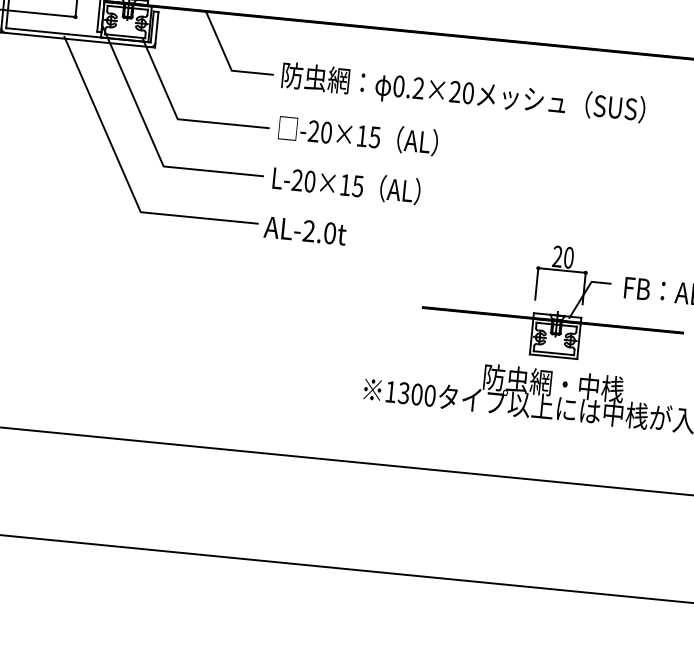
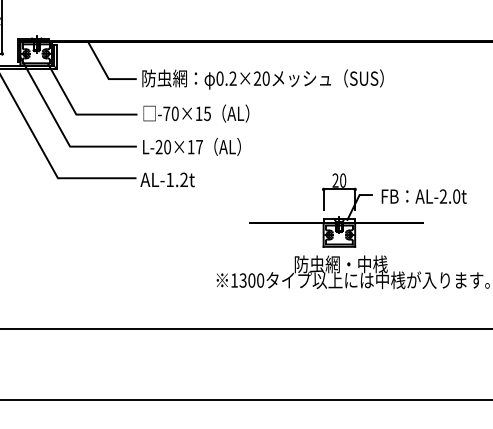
text: (313, 130) -> (166, 113), -20×15 -> -70×15
text: (357, 186) -> (199, 147), L-20×15 -> L-20×17
text: (318, 231) -> (176, 179), AL-2.0t -> AL-1.2t

